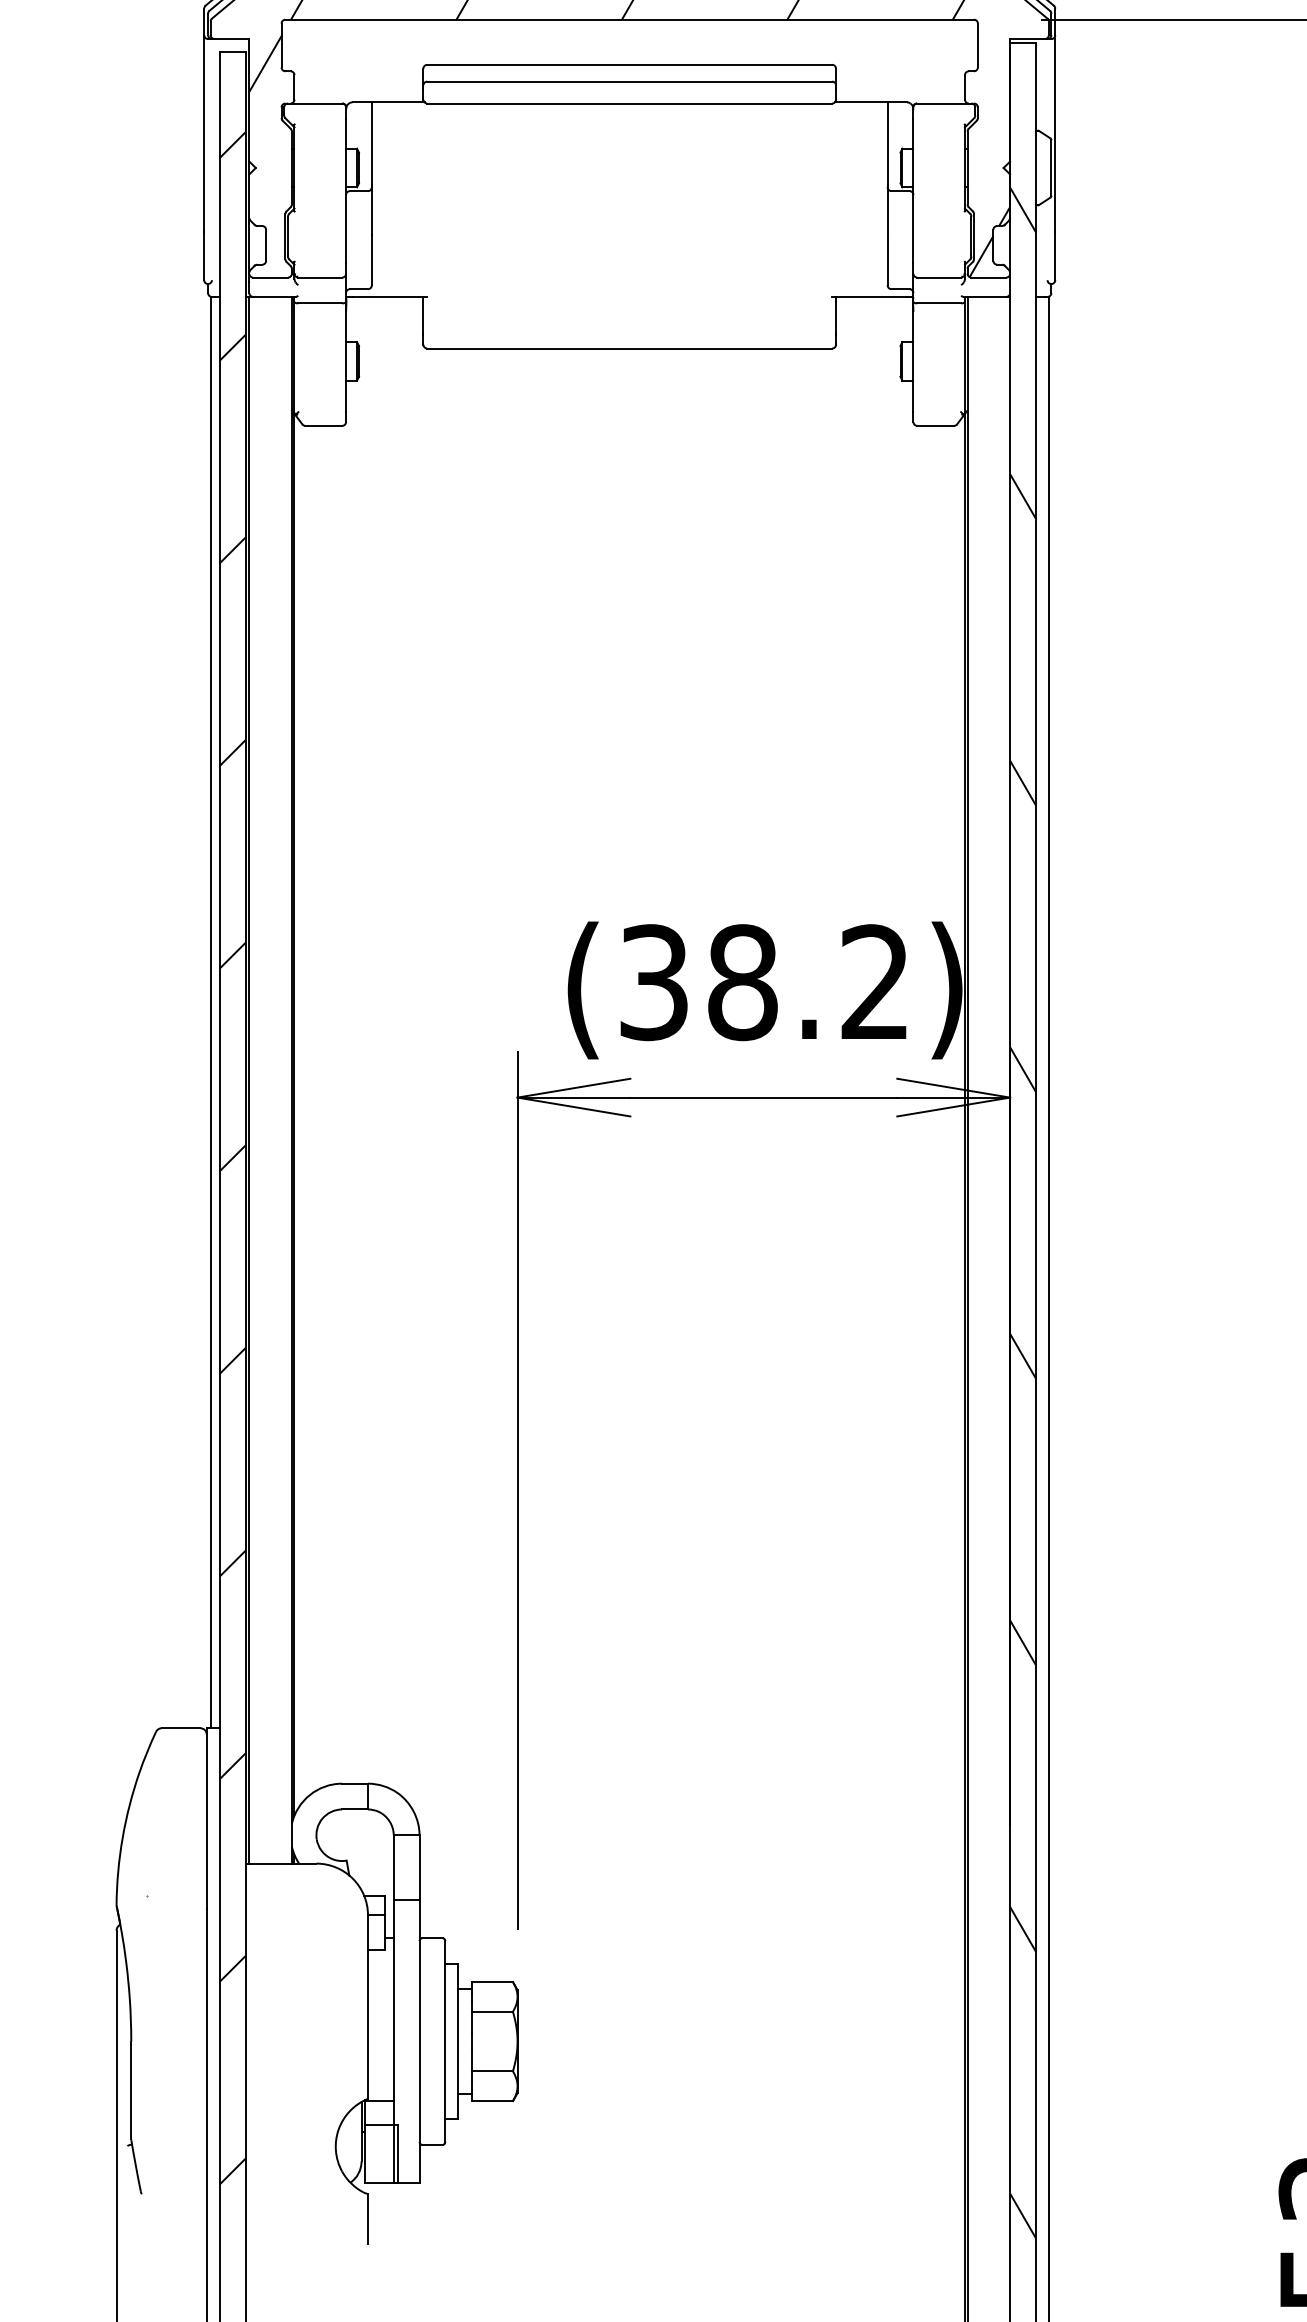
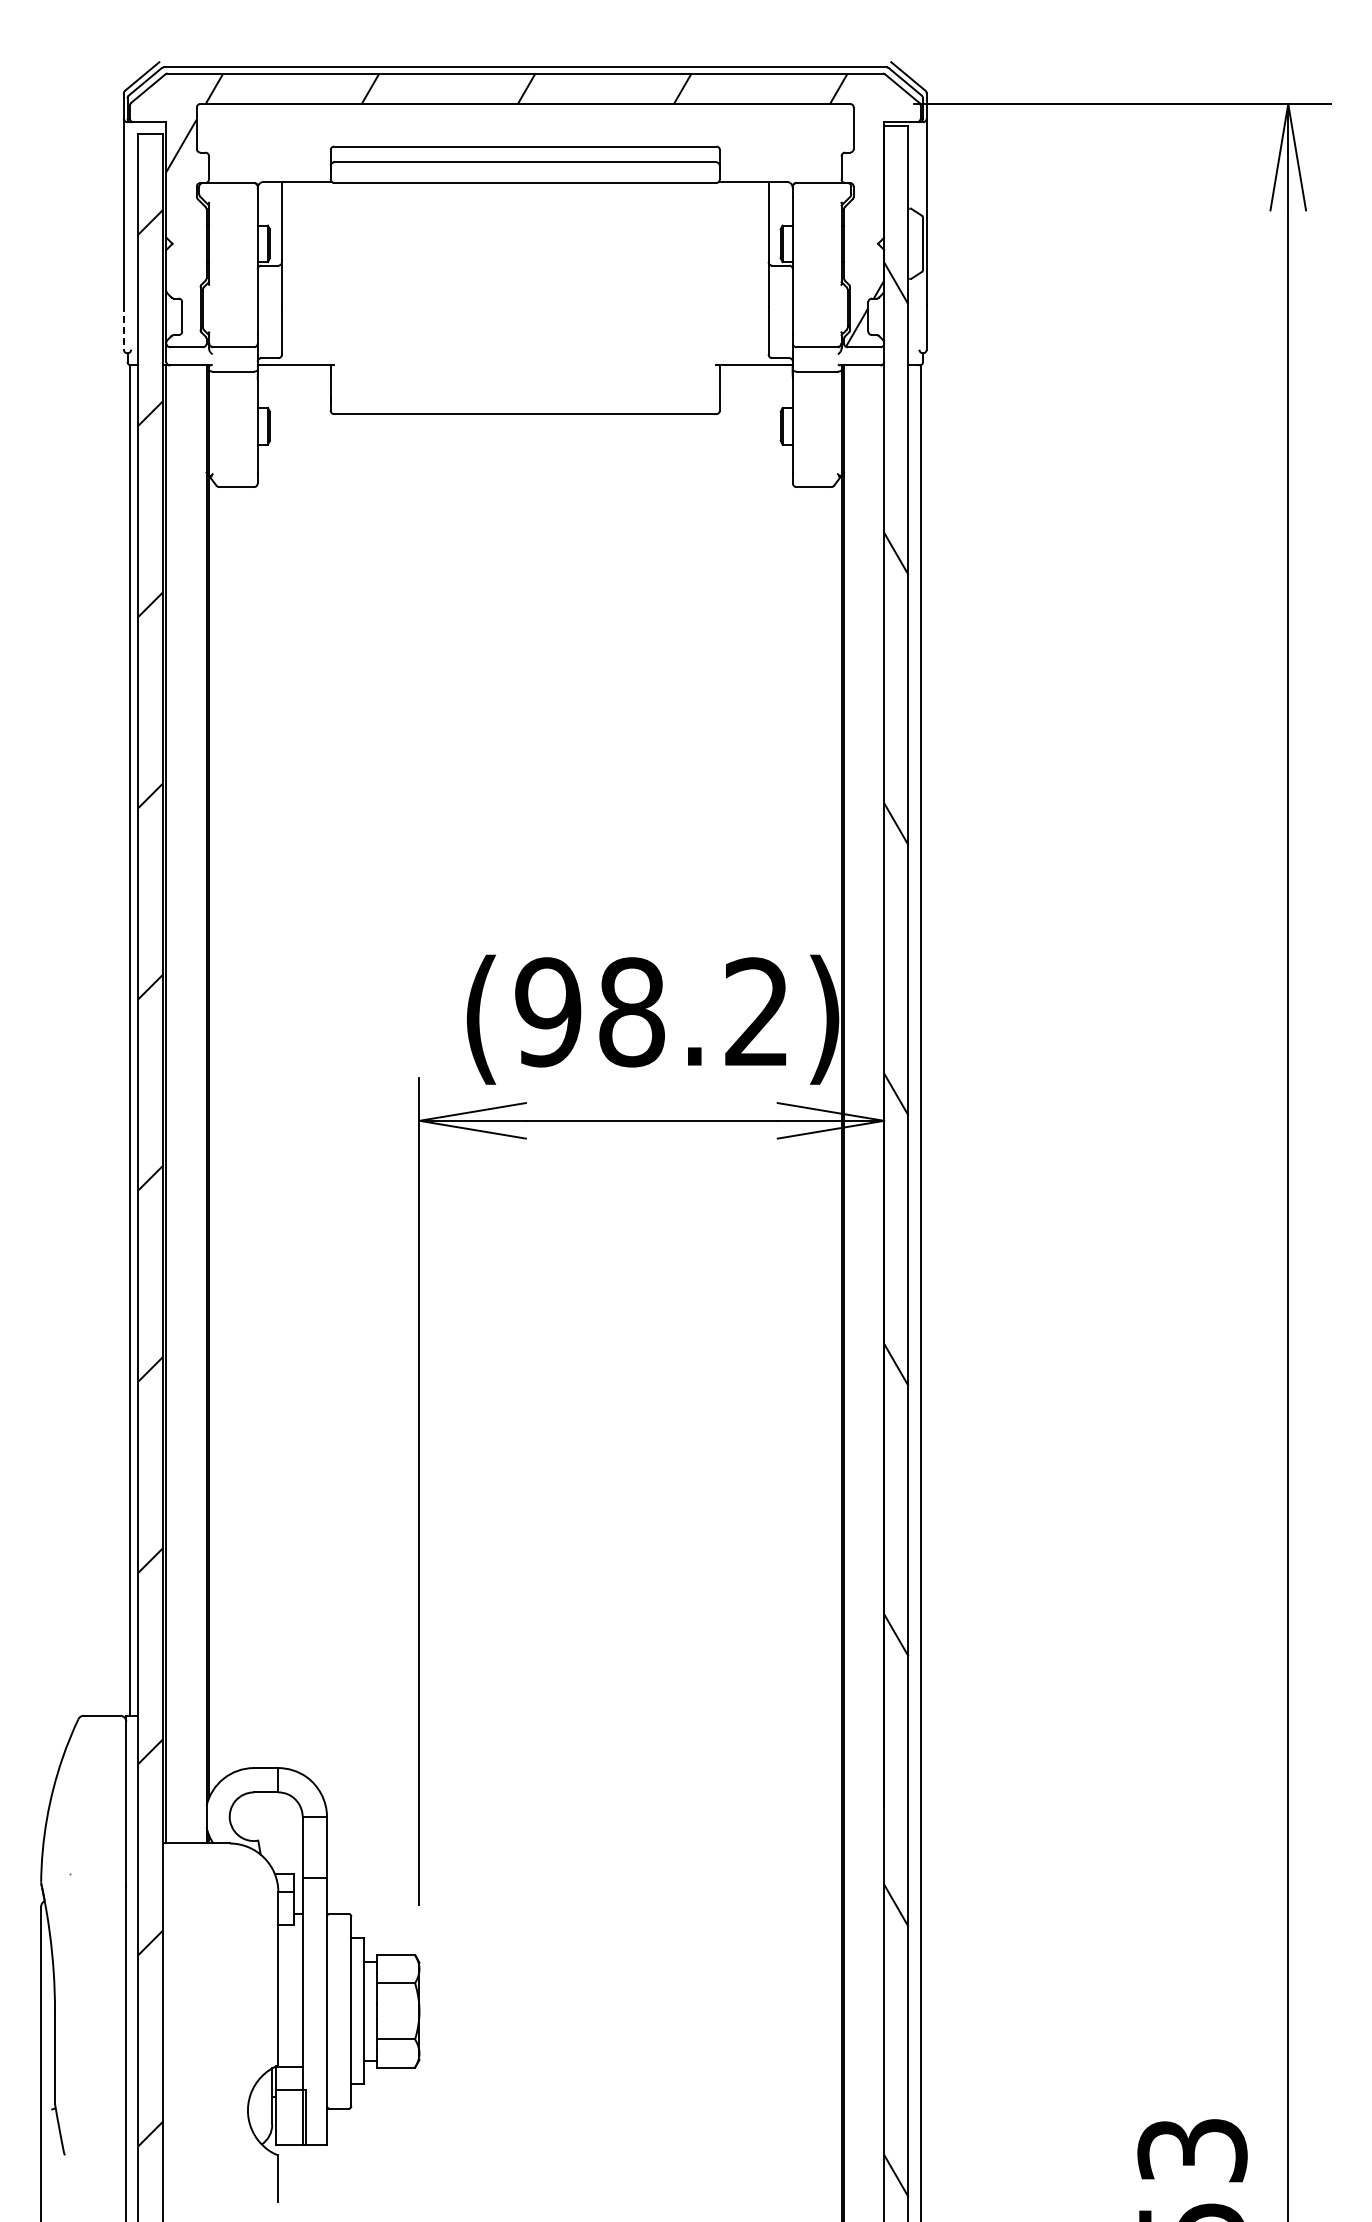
line: (203, 256) -> (123, 327), solid -> dashed
text: (654, 982) -> (548, 1012), (38.2) -> (98.2)

